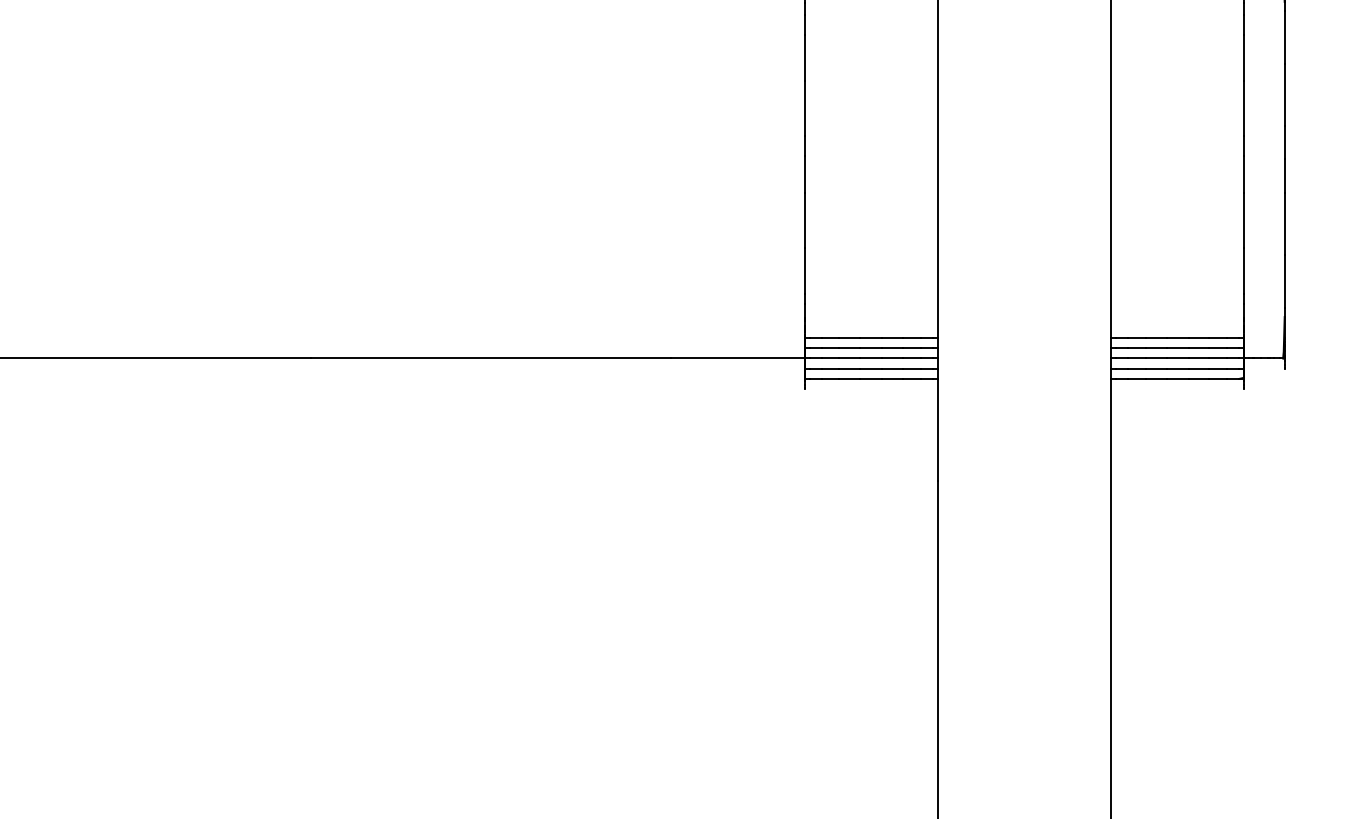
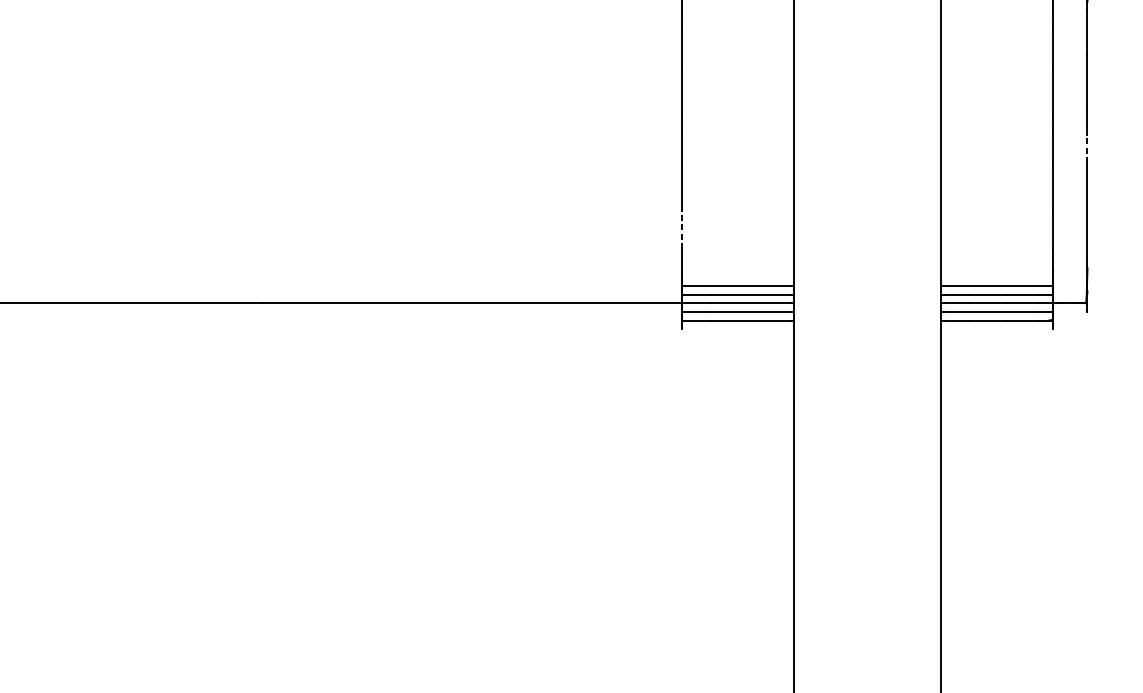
line: (1284, 176) -> (1087, 149), solid -> dashed
line: (805, 270) -> (681, 228), solid -> dashed

